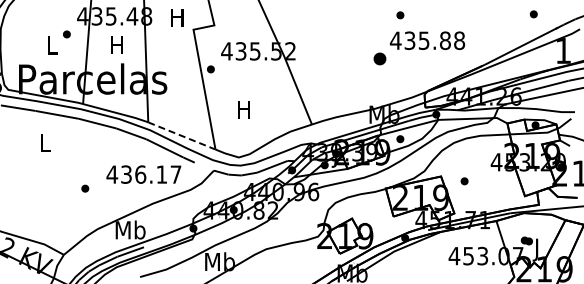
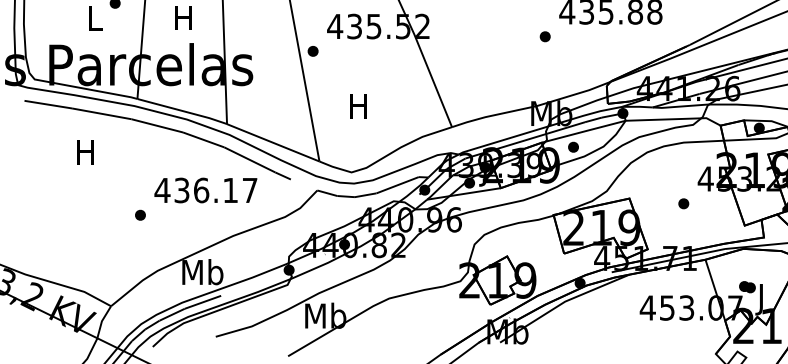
part: (379, 58) -> (544, 36), size x0.62
line: (182, 136) -> (274, 143), dashed -> solid
text: (44, 142) -> (84, 151), L -> H
text: (143, 174) -> (205, 190), moved
part: (464, 181) -> (683, 204), moved

